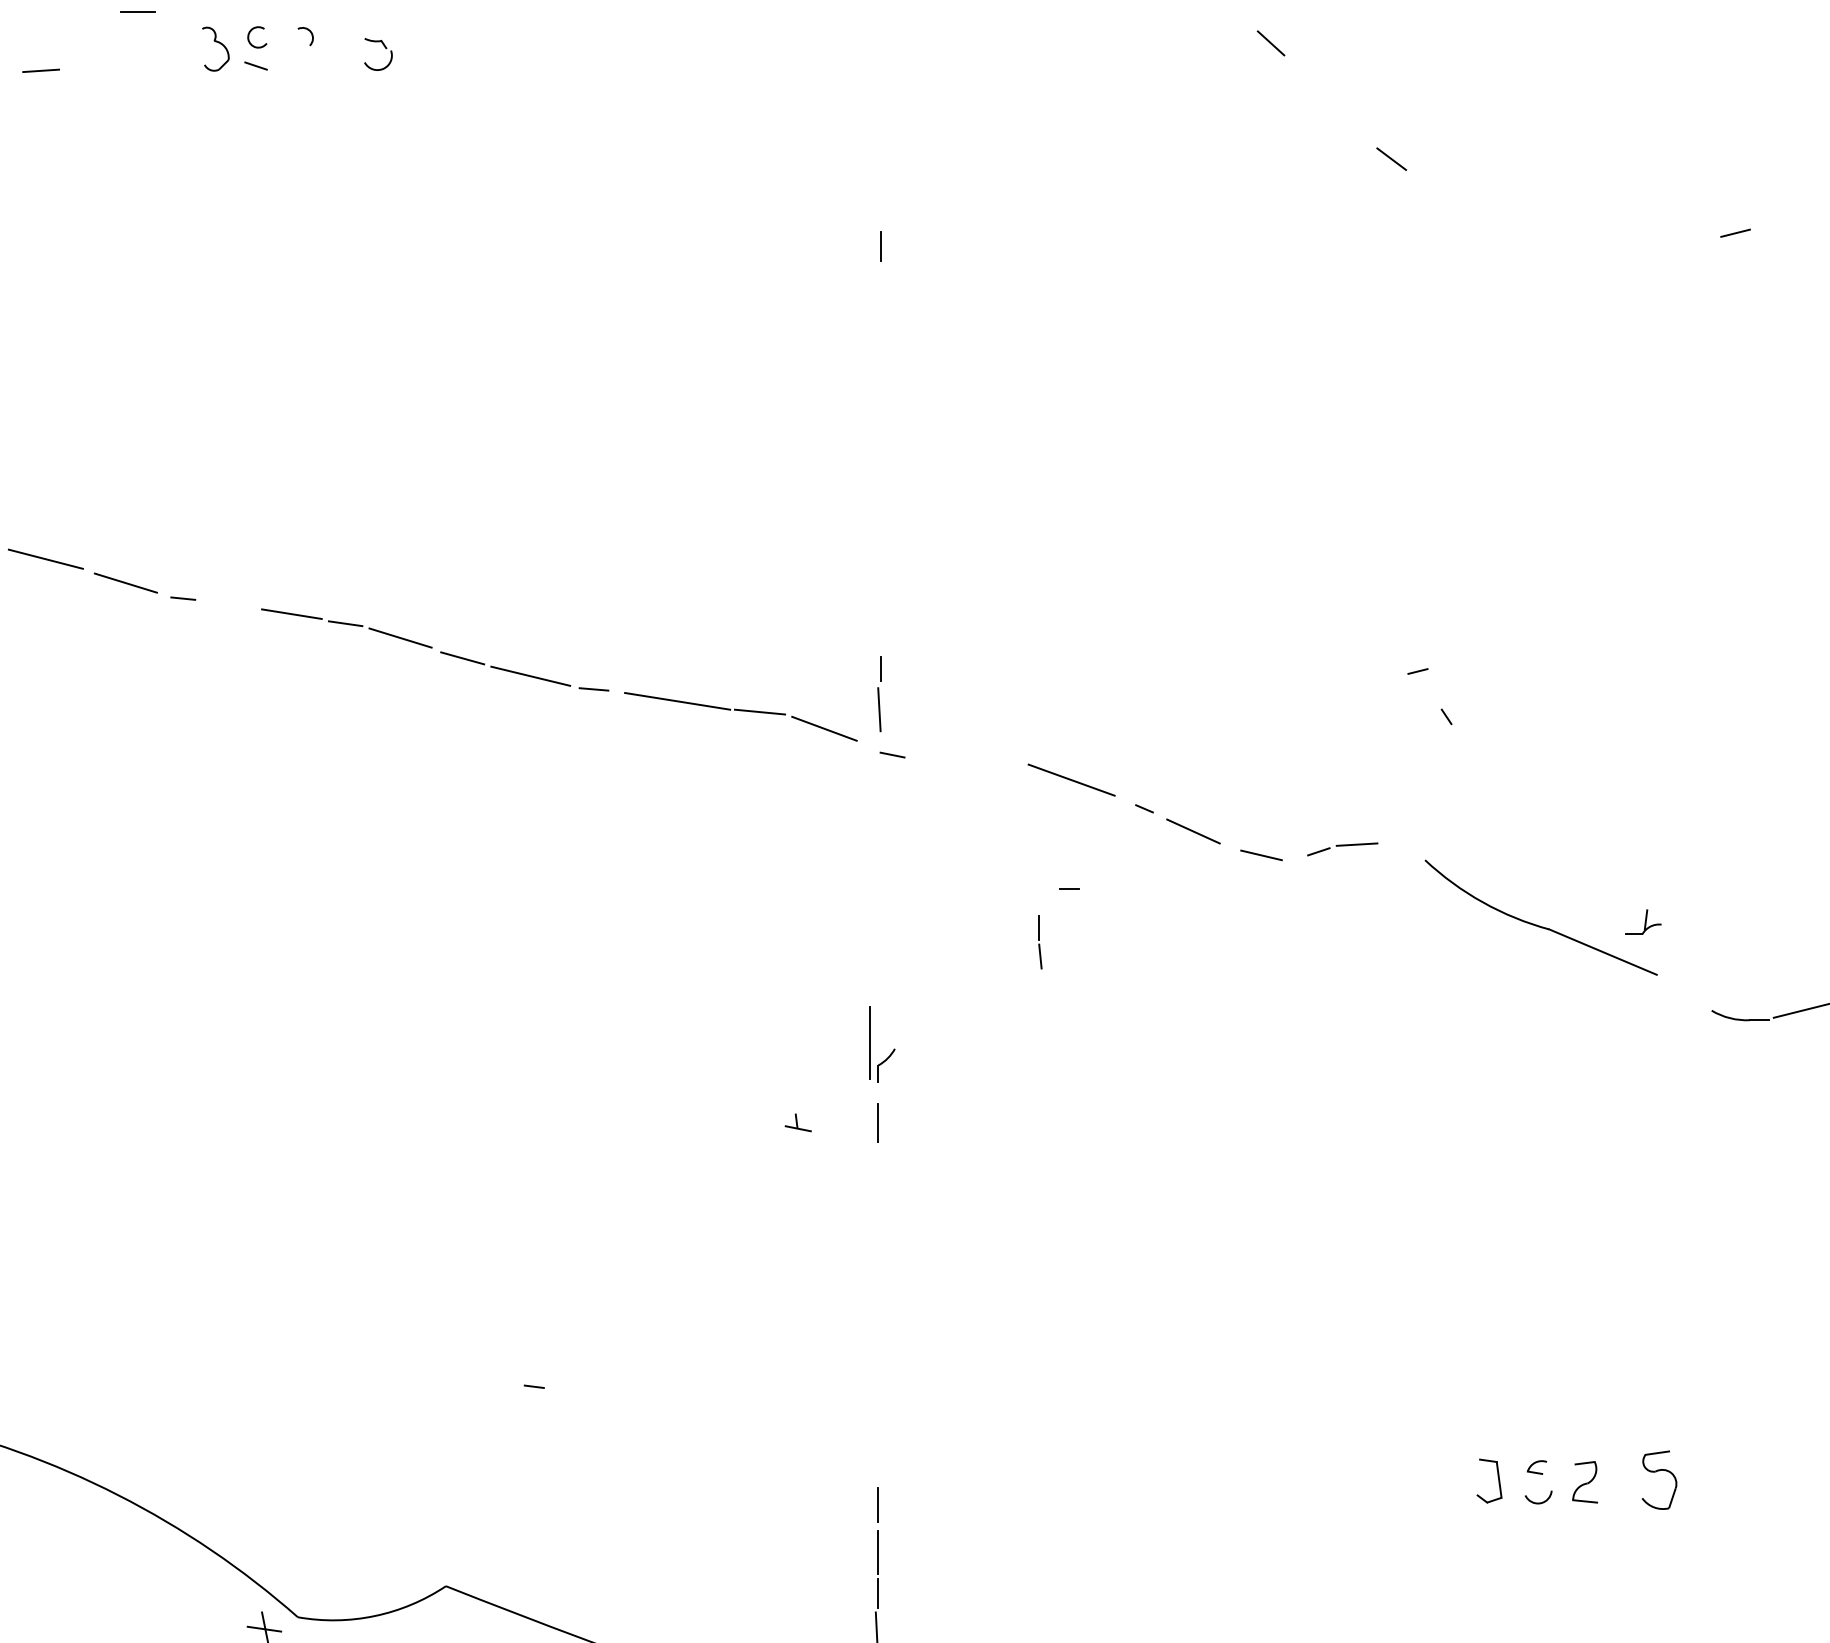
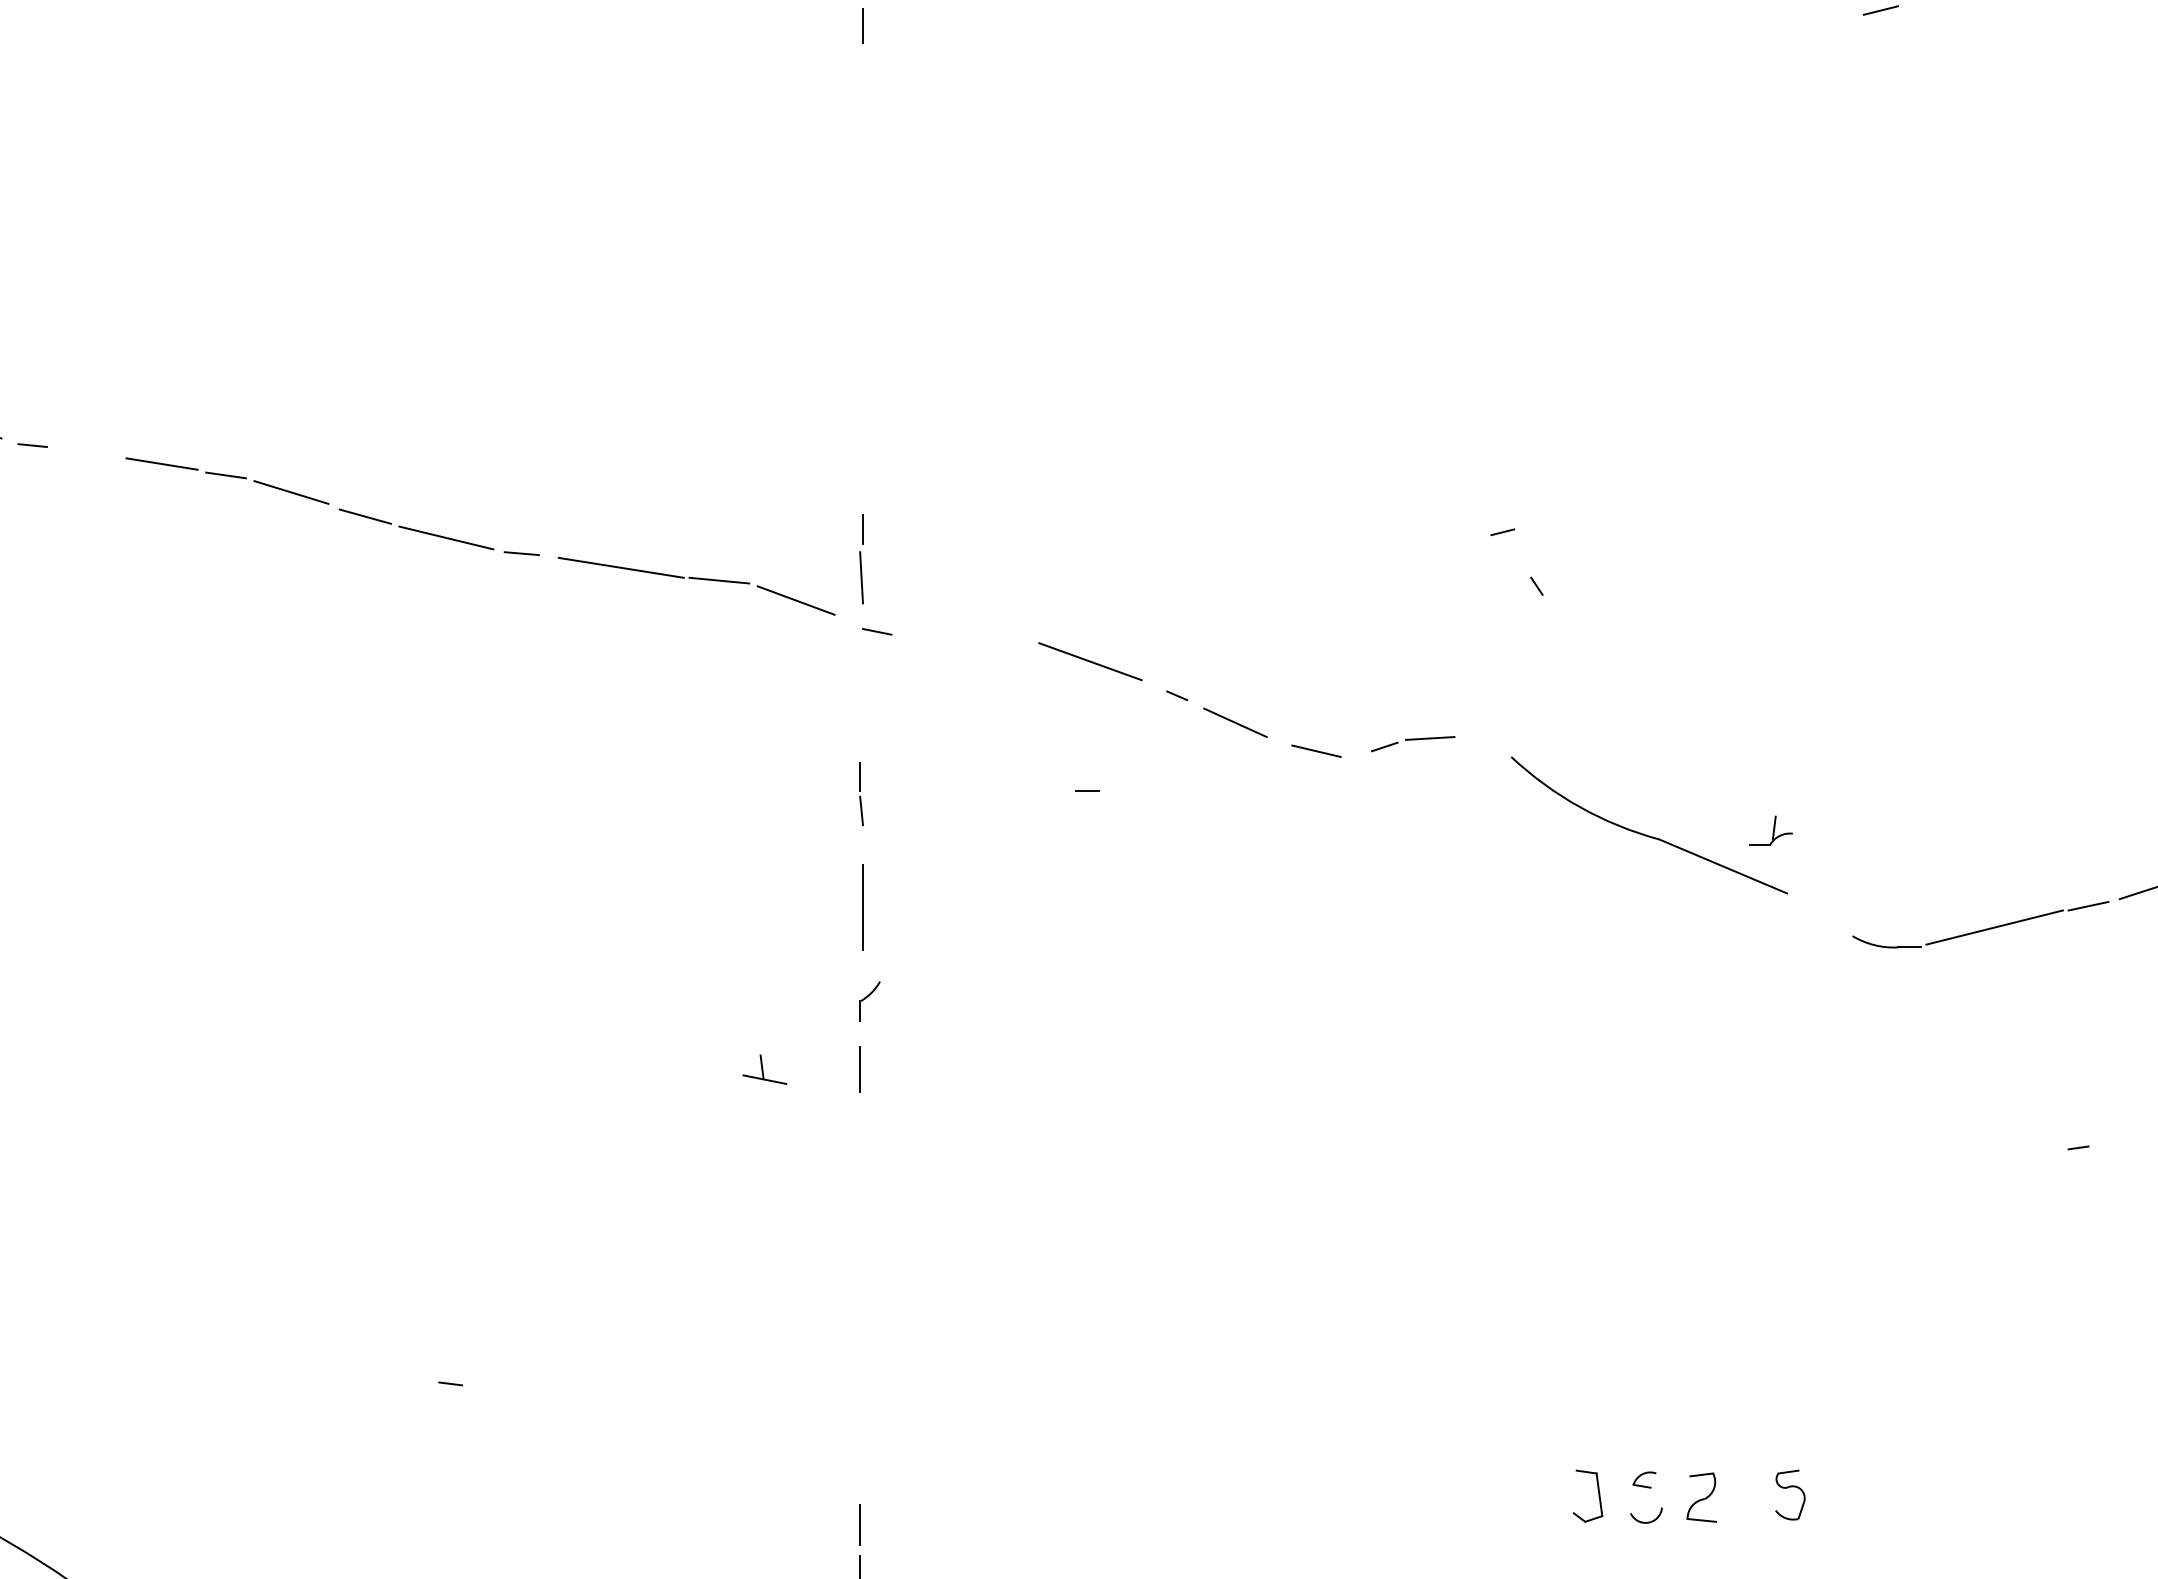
part: (1040, 942) -> (861, 794), moved
line: (869, 1042) -> (862, 907), moved
part: (798, 1122) -> (765, 1069), size x1.43
part: (1659, 1479) -> (1790, 1494), size x0.71

